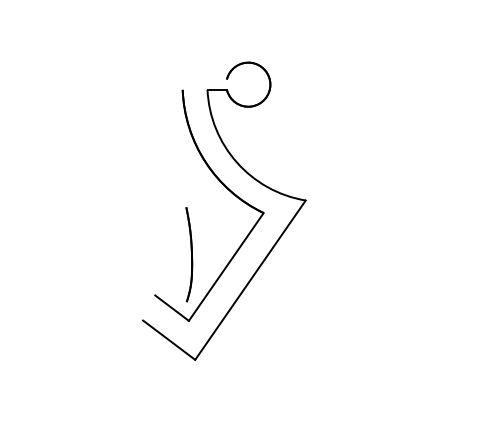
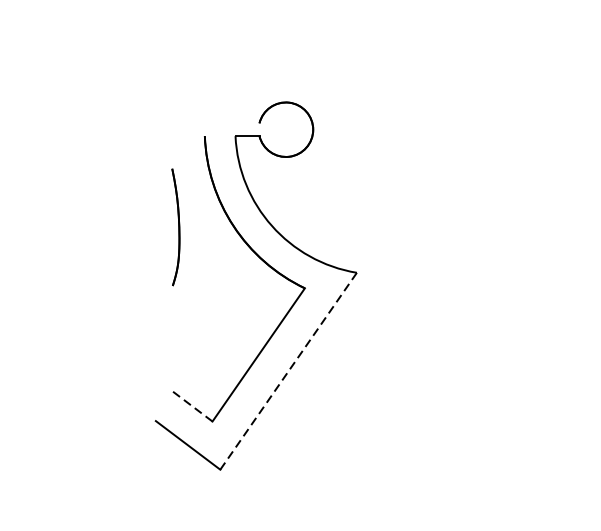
part: (189, 254) -> (176, 227), moved
line: (250, 280) -> (288, 371), solid -> dashed
line: (171, 307) -> (191, 405), solid -> dashed

